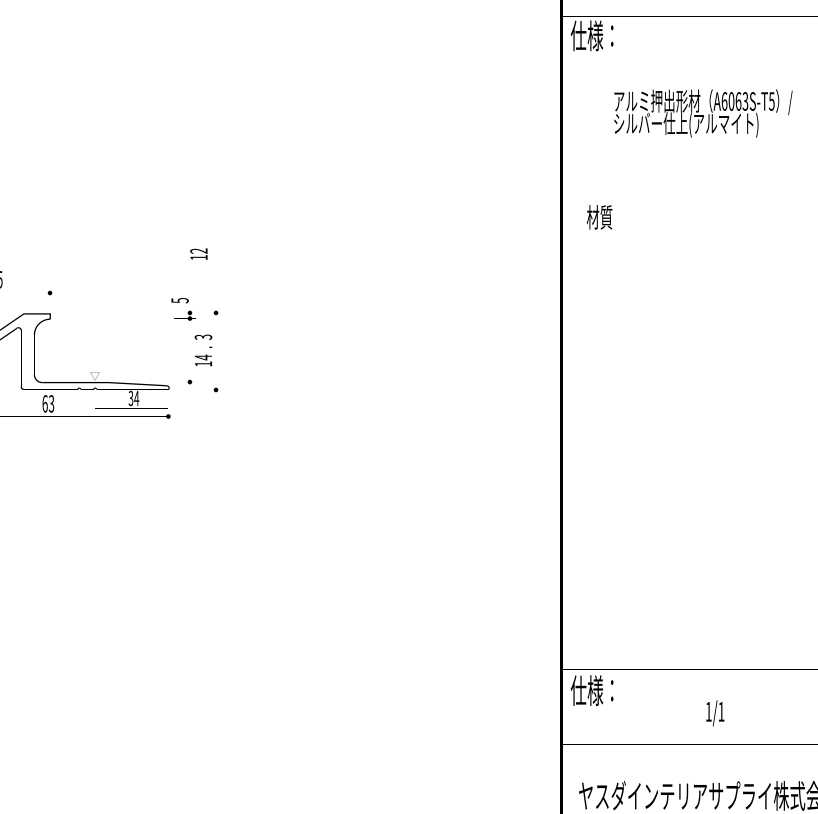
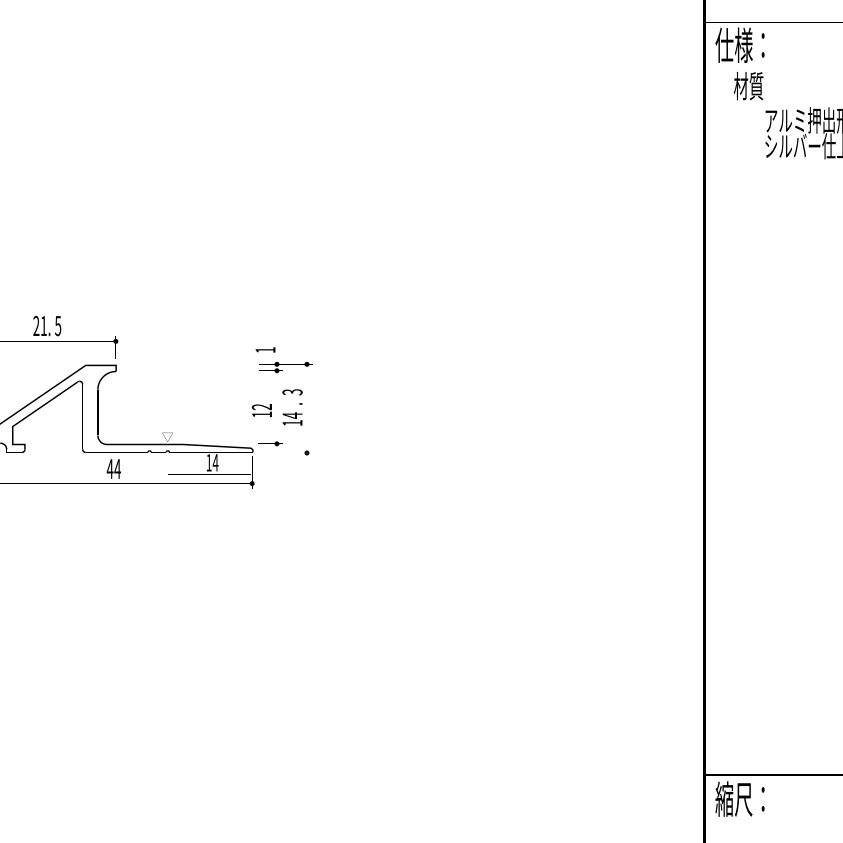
text: (599, 217) -> (748, 86), moved
text: (198, 253) -> (261, 409), moved
text: (179, 300) -> (264, 349), 5 -> 1
text: (130, 398) -> (208, 462), 34 -> 14
text: (48, 403) -> (114, 468), 63 -> 44
text: (586, 690) -> (733, 799), 仕様： -> 縮尺：

